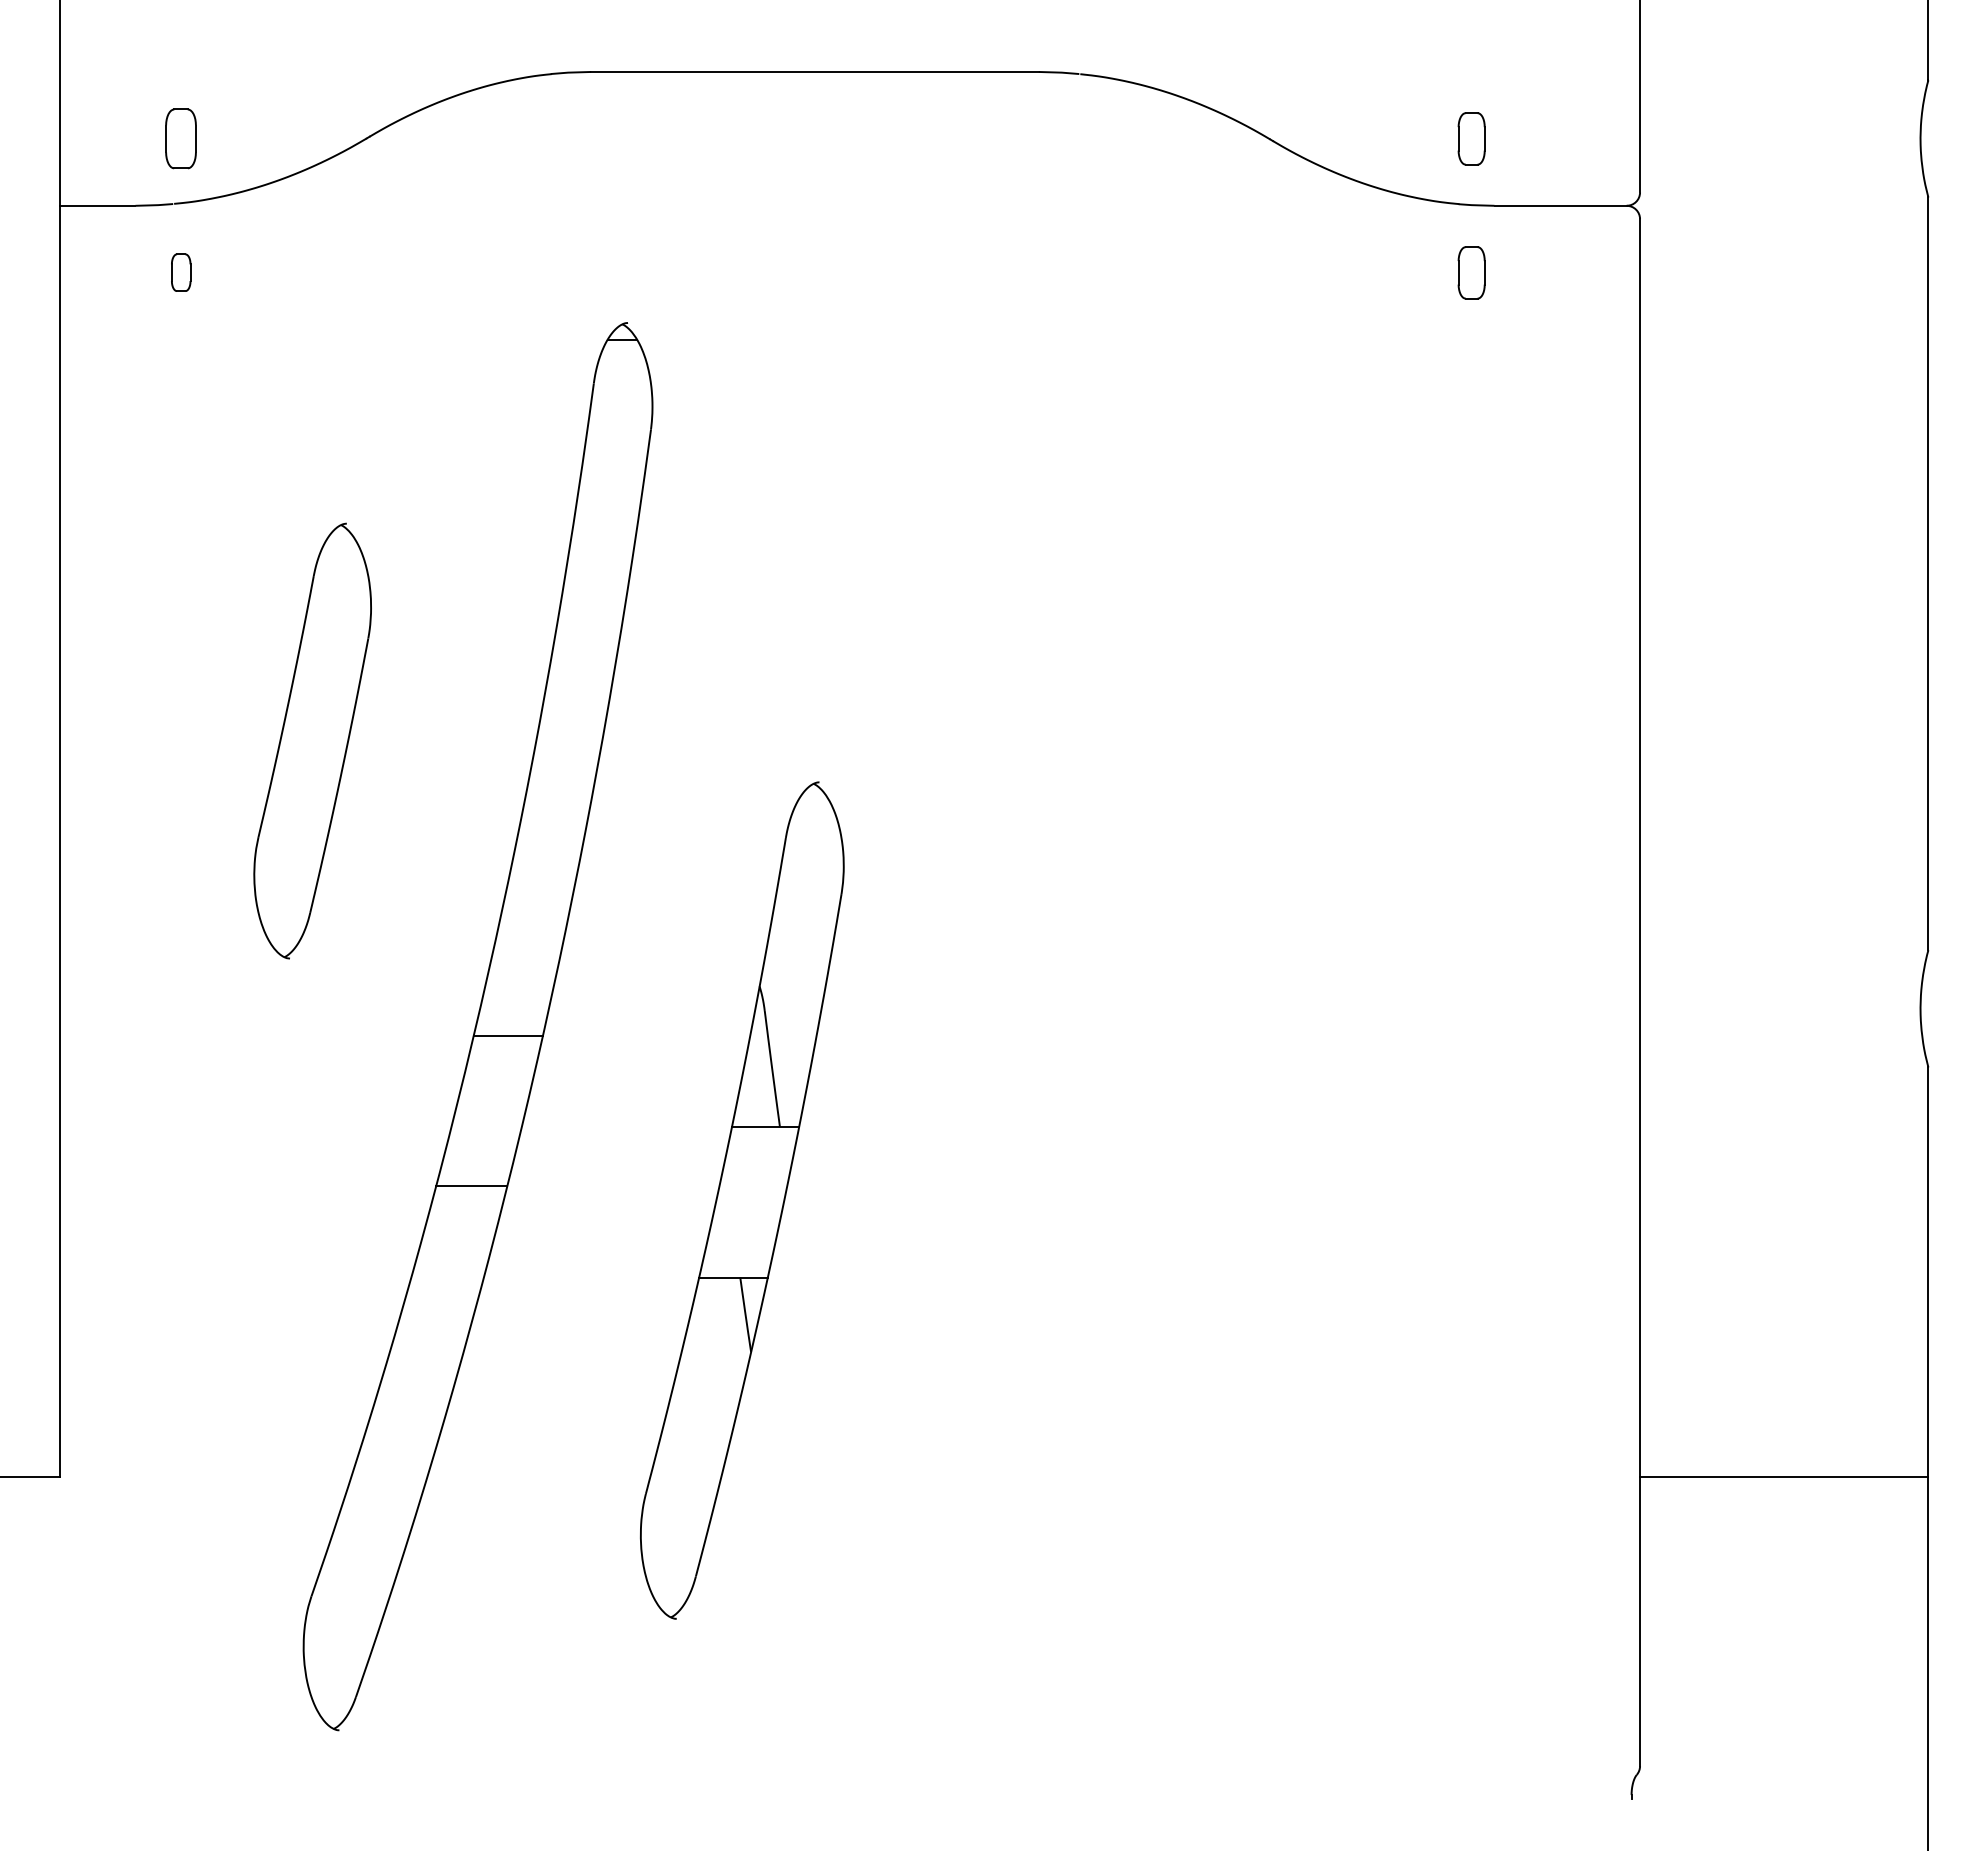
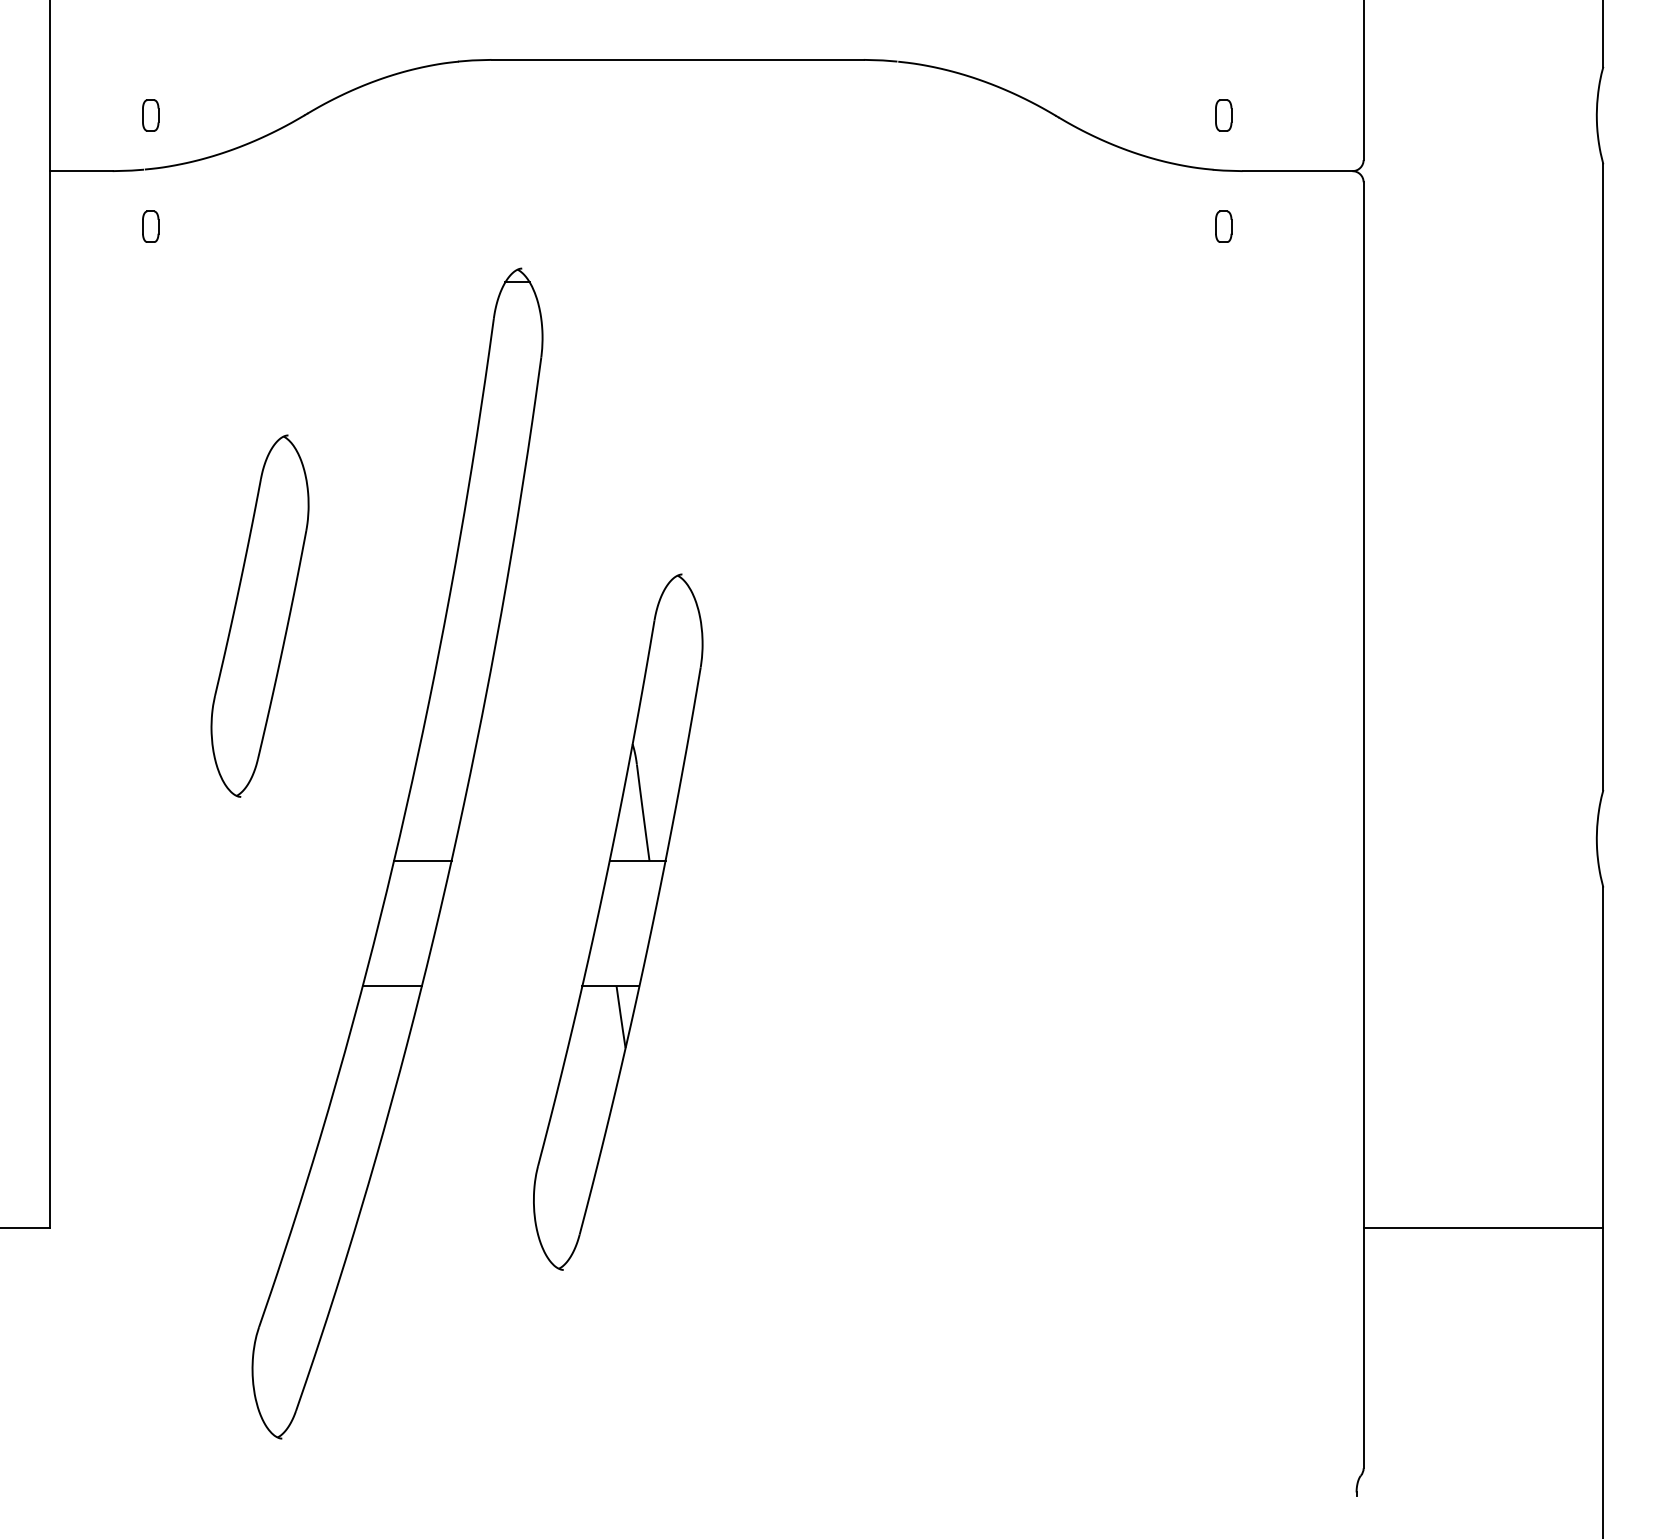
part: (180, 138) -> (150, 115), size x0.62
part: (1471, 138) -> (1223, 115), size x0.71
part: (1471, 272) -> (1223, 226), size x0.71
part: (742, 1199) -> (618, 921), moved

